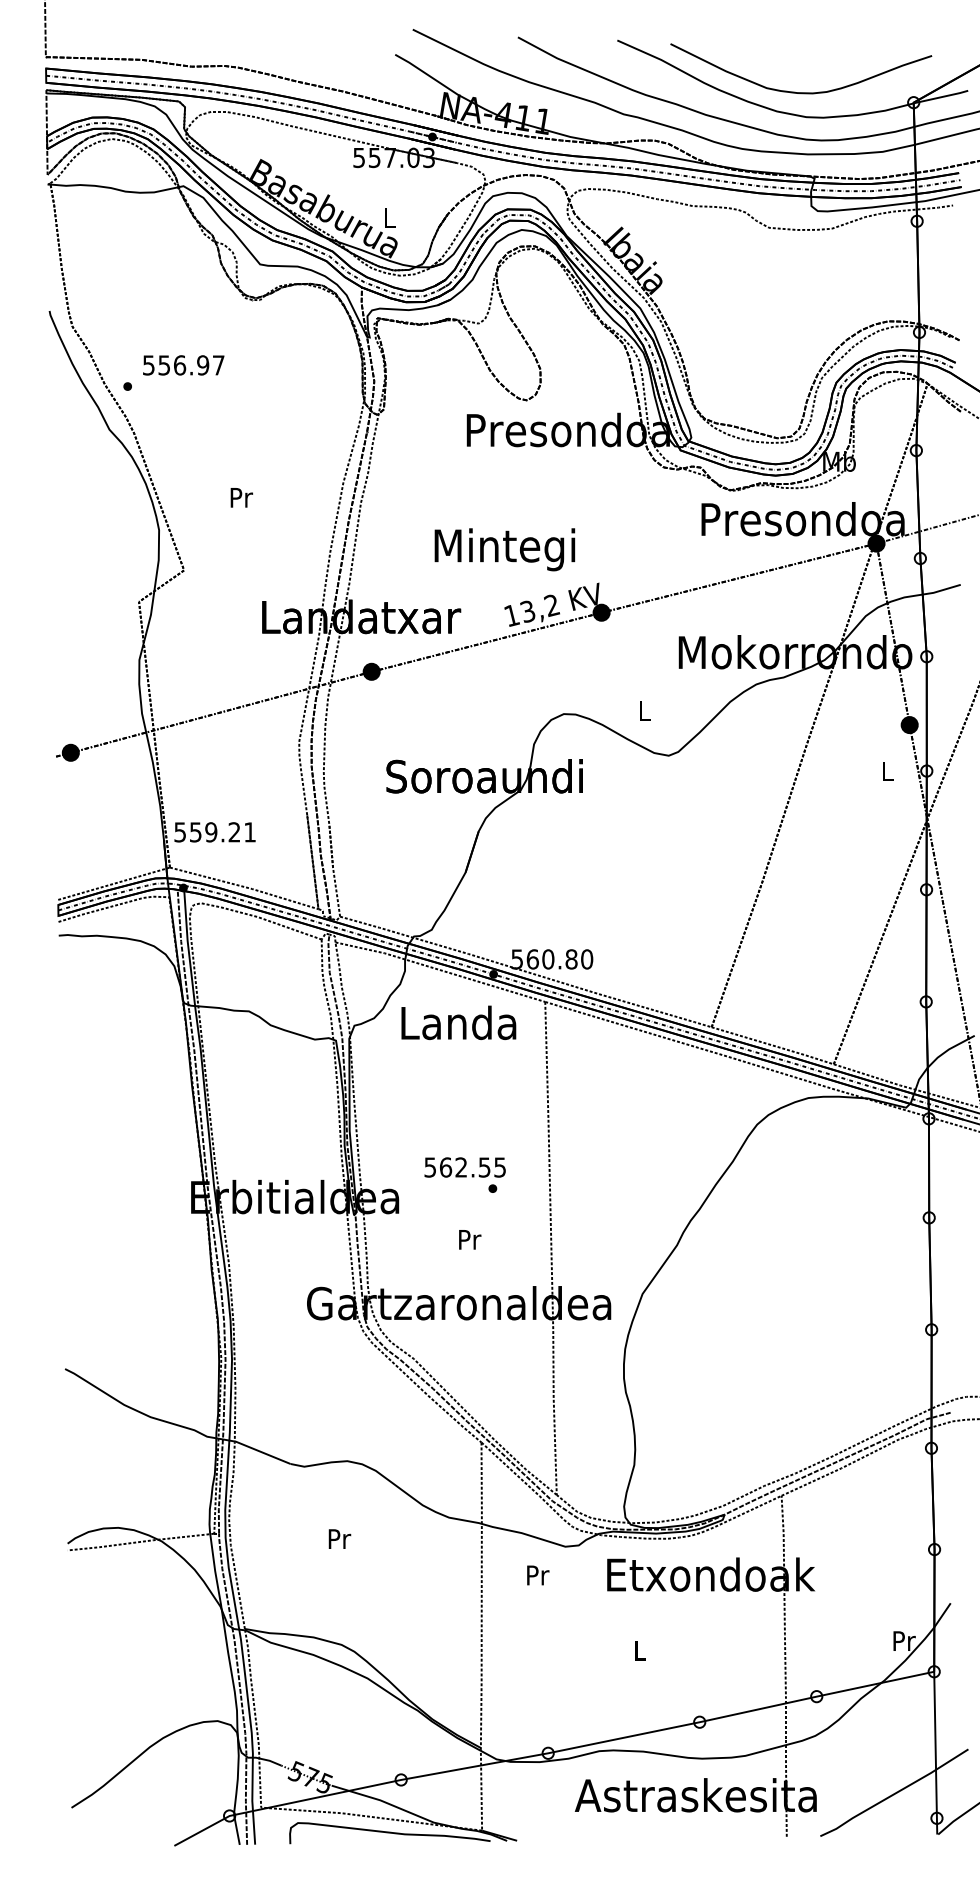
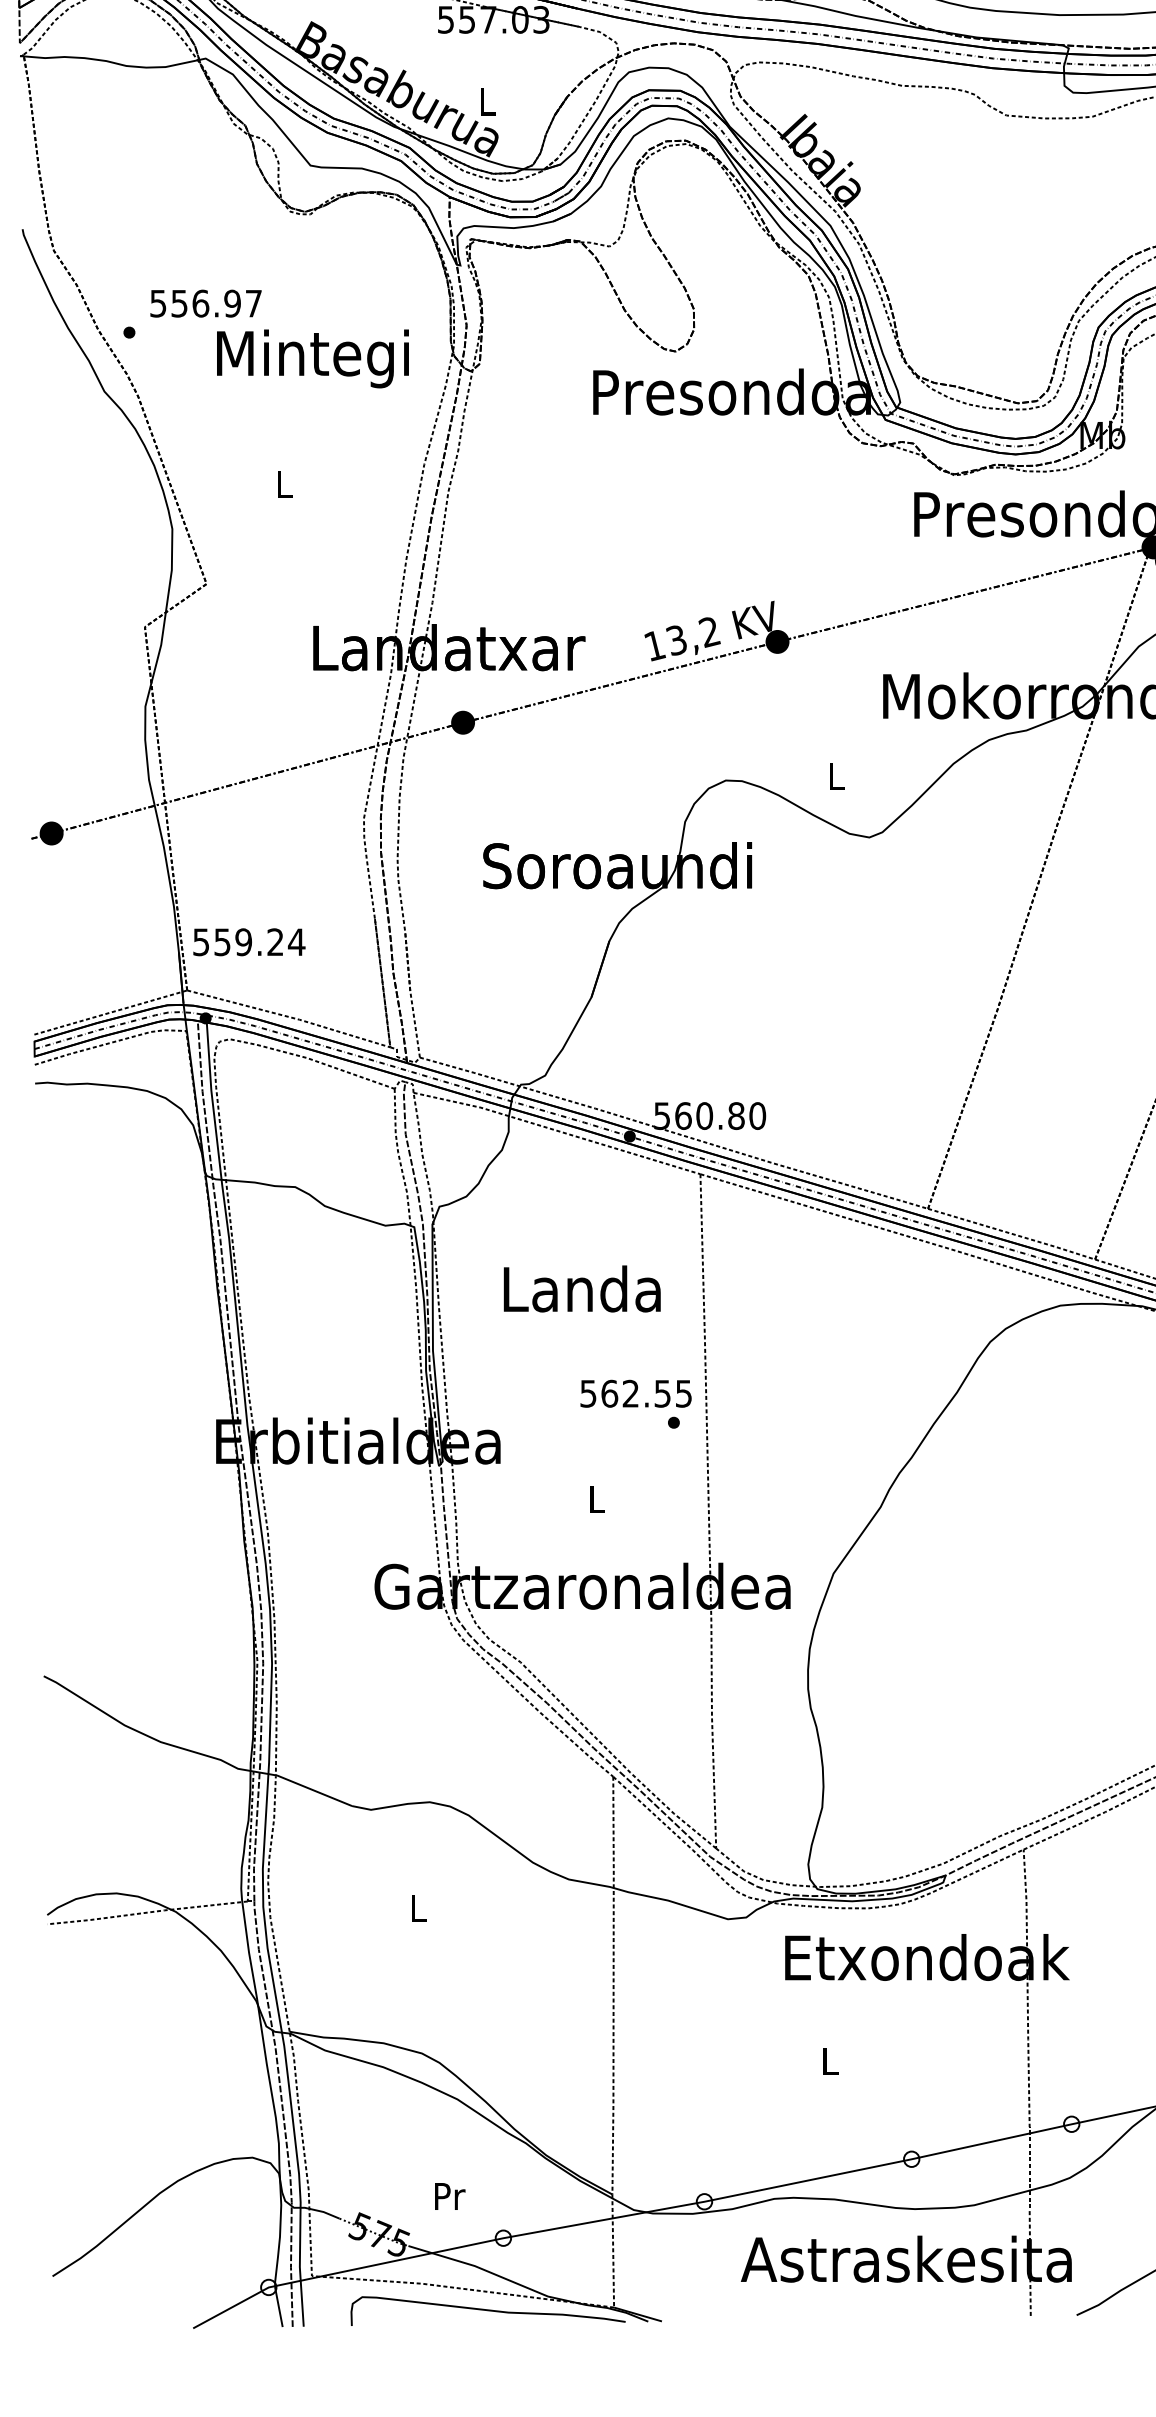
text: (241, 497) -> (285, 484), Pr -> L
text: (504, 549) -> (312, 358), moved
text: (249, 832) -> (295, 942), 559.21 -> 559.24
text: (458, 1022) -> (581, 1288), moved
text: (464, 1174) -> (635, 1403), moved
text: (470, 1239) -> (598, 1499), Pr -> L
text: (339, 1538) -> (419, 1908), Pr -> L
text: (538, 1575) -> (450, 2196), moved

